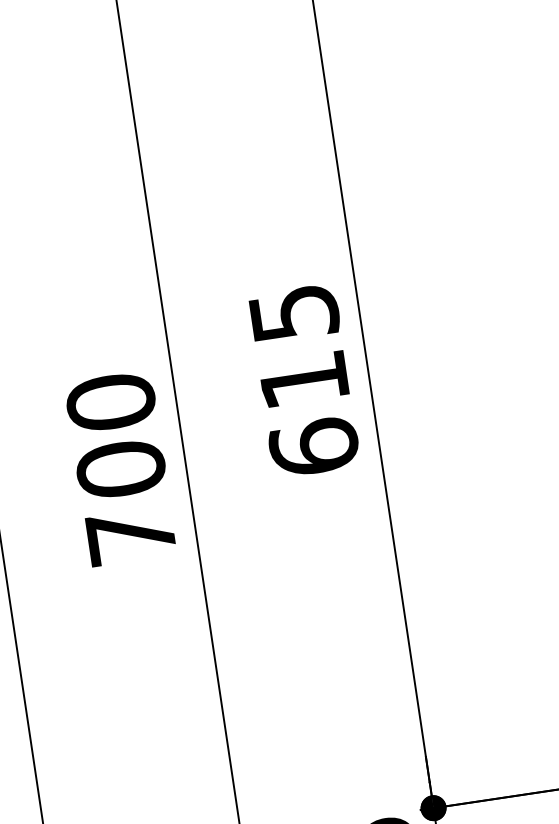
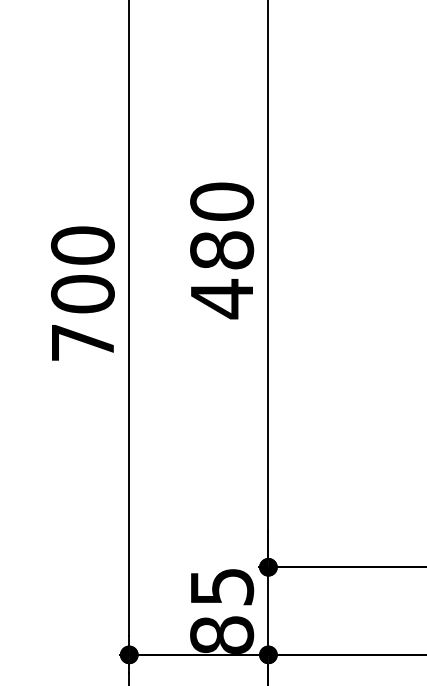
text: (304, 380) -> (222, 250), 615 -> 480

